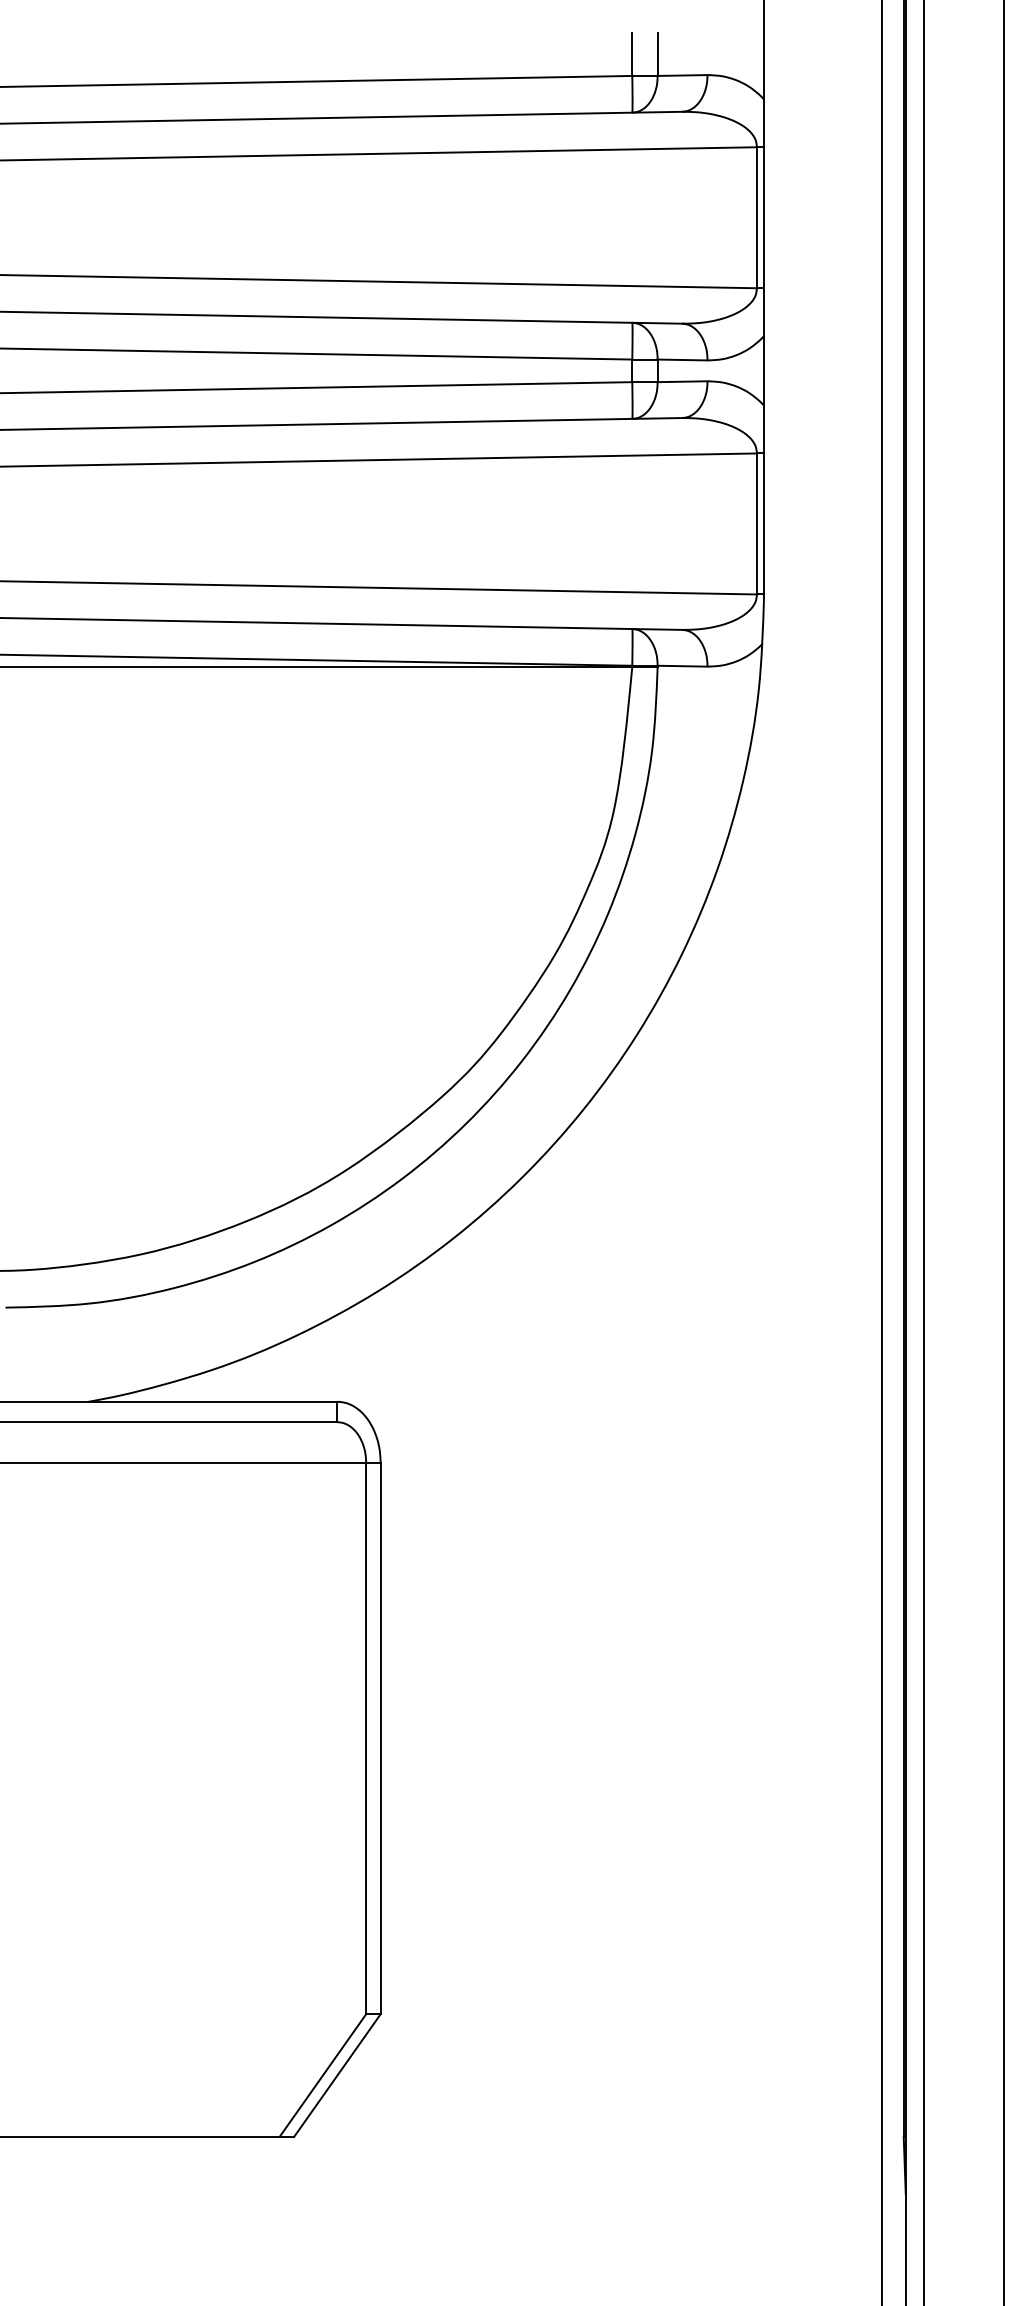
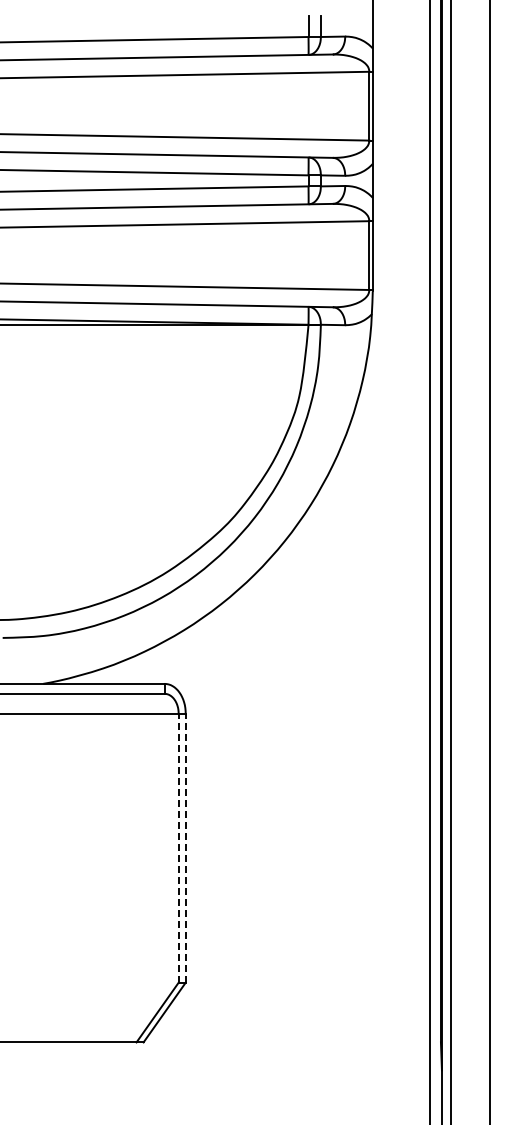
line: (365, 1737) -> (178, 847), solid -> dashed
line: (380, 1737) -> (185, 847), solid -> dashed

